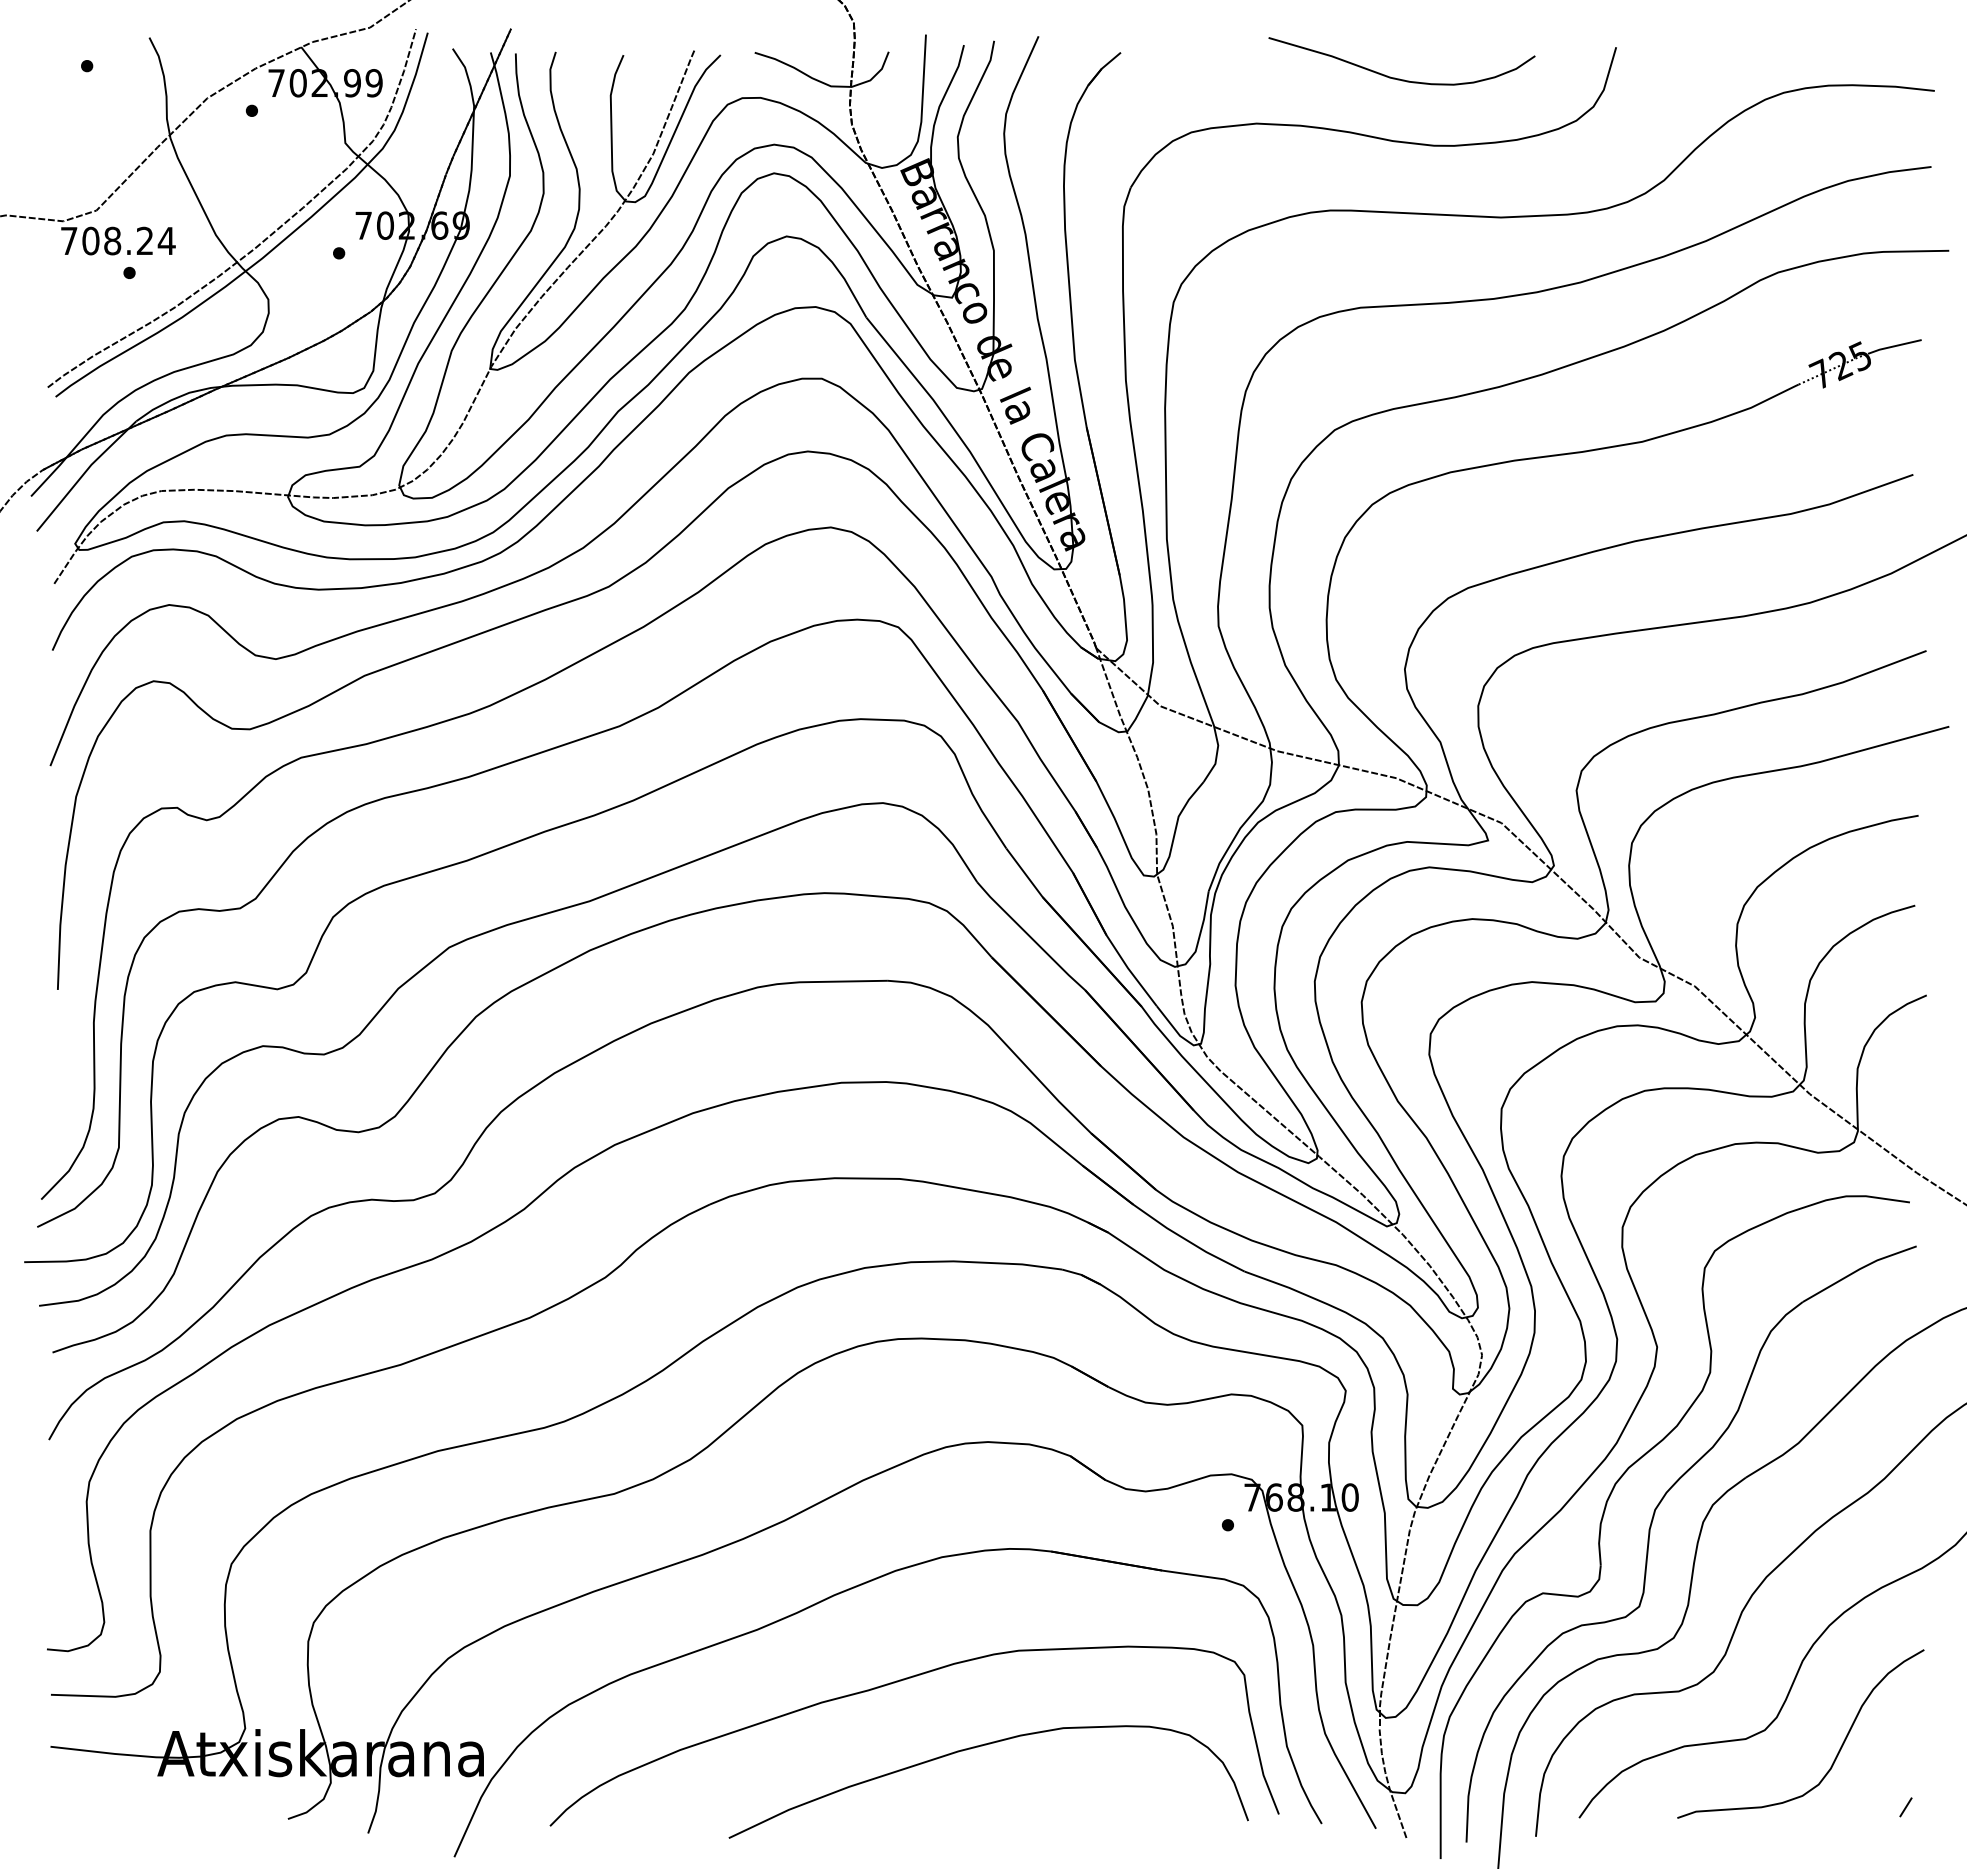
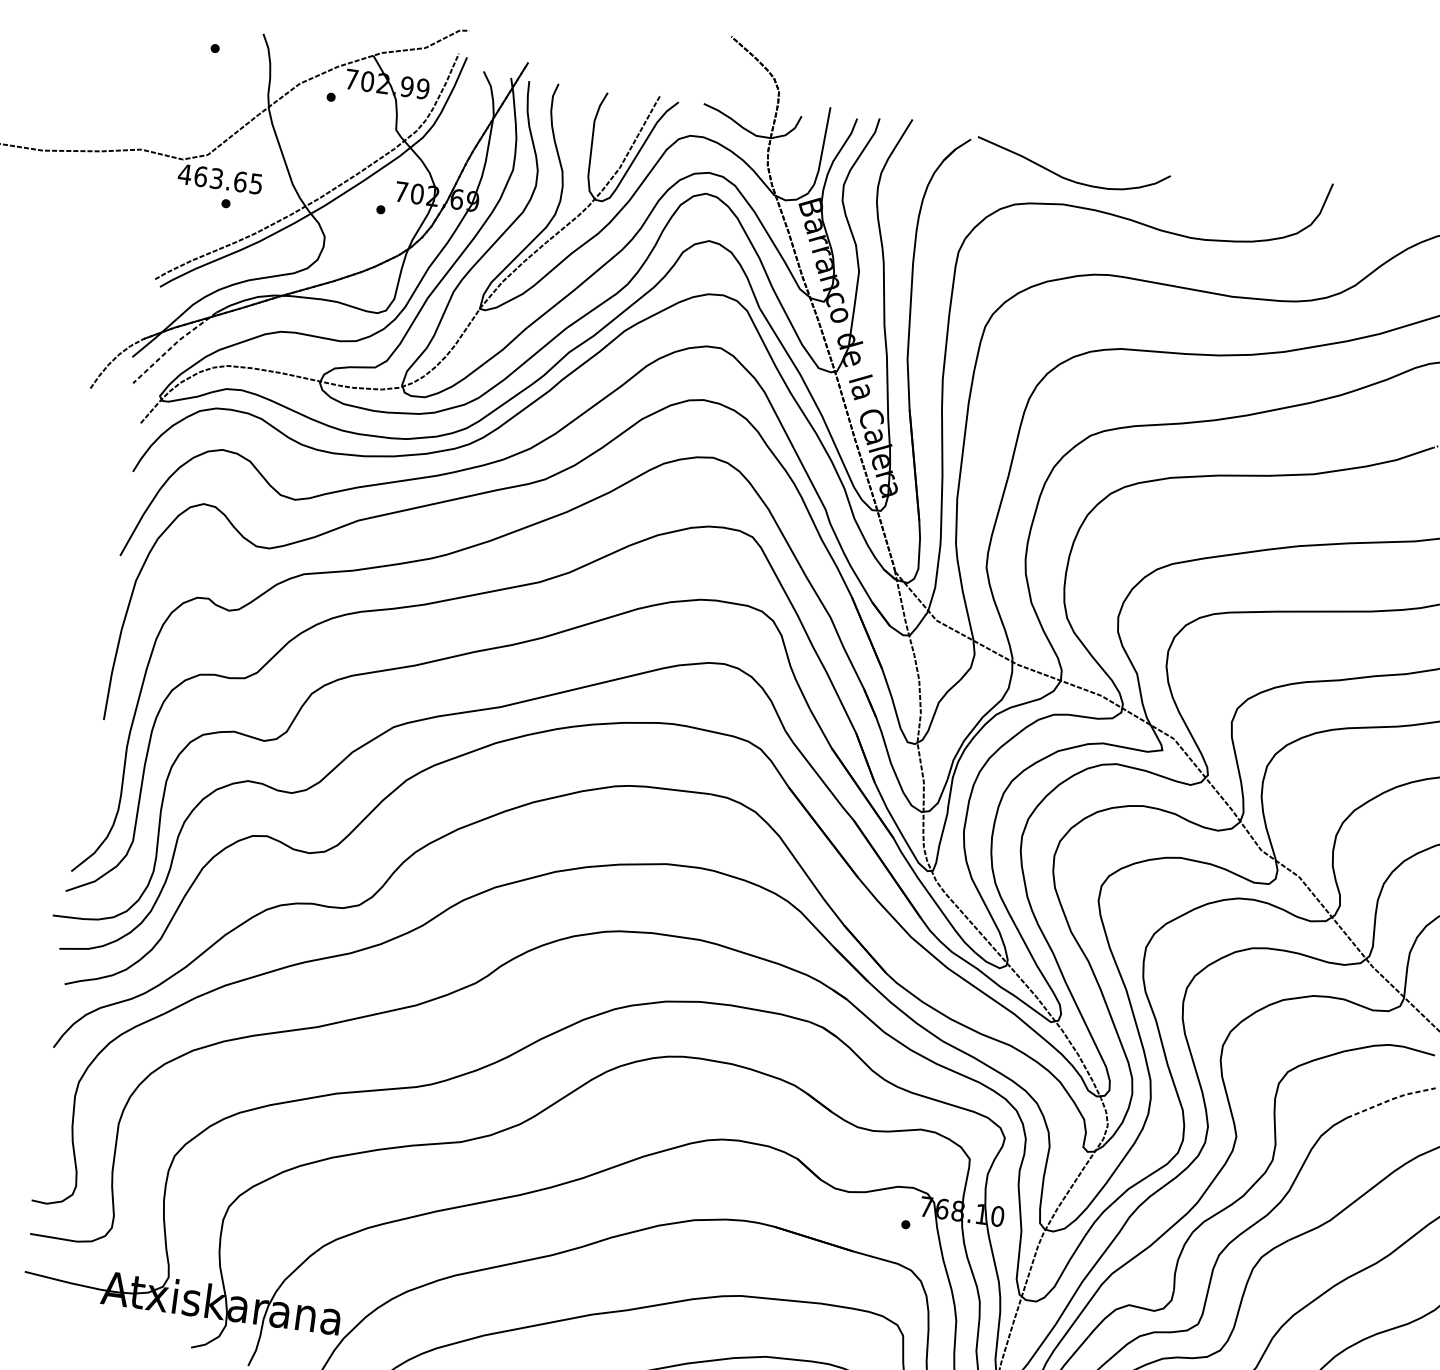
curve: (1395, 77) -> (1066, 178), moved
text: (117, 240) -> (220, 178), 708.24 -> 463.65
line: (83, 474) -> (172, 346), solid -> dashed
line: (1858, 1269) -> (1390, 1099), solid -> dashed

